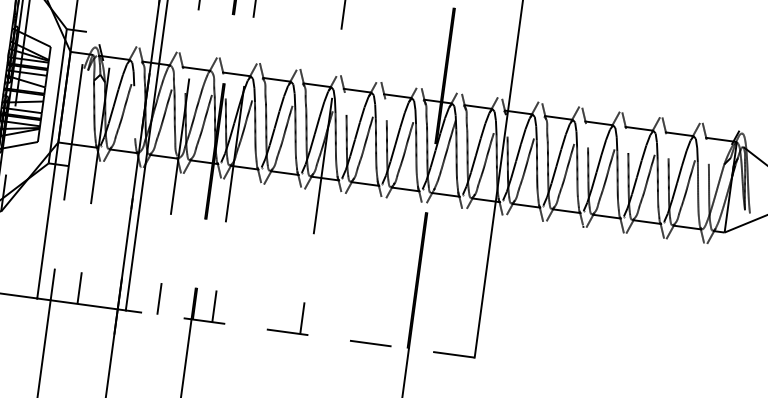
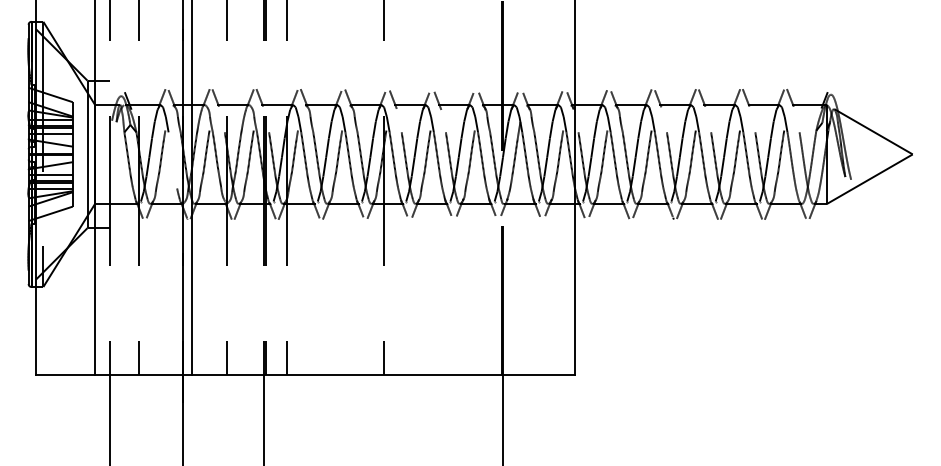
line: (300, 334) -> (383, 375), dashed -> solid

